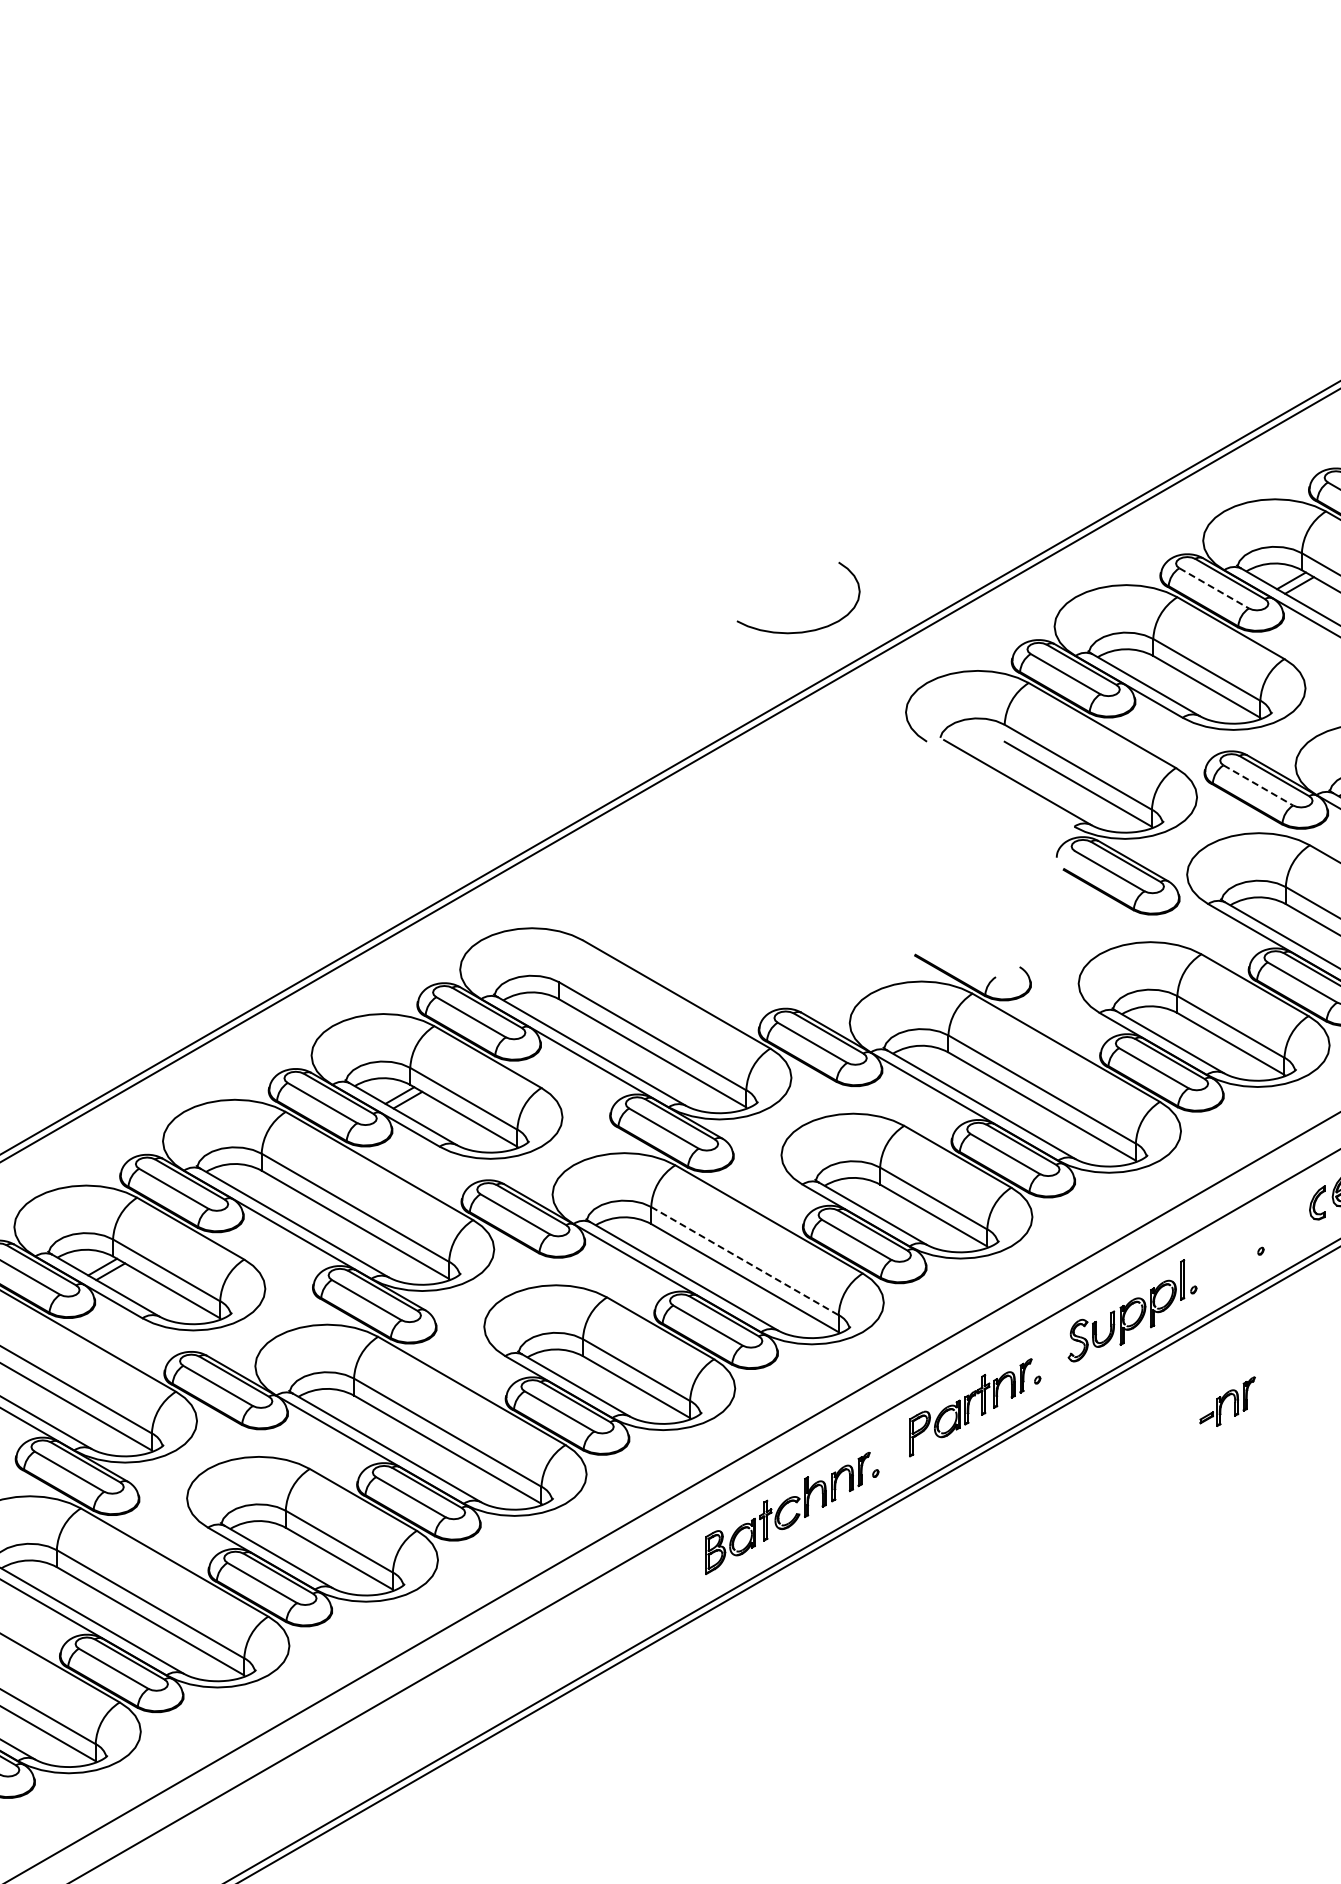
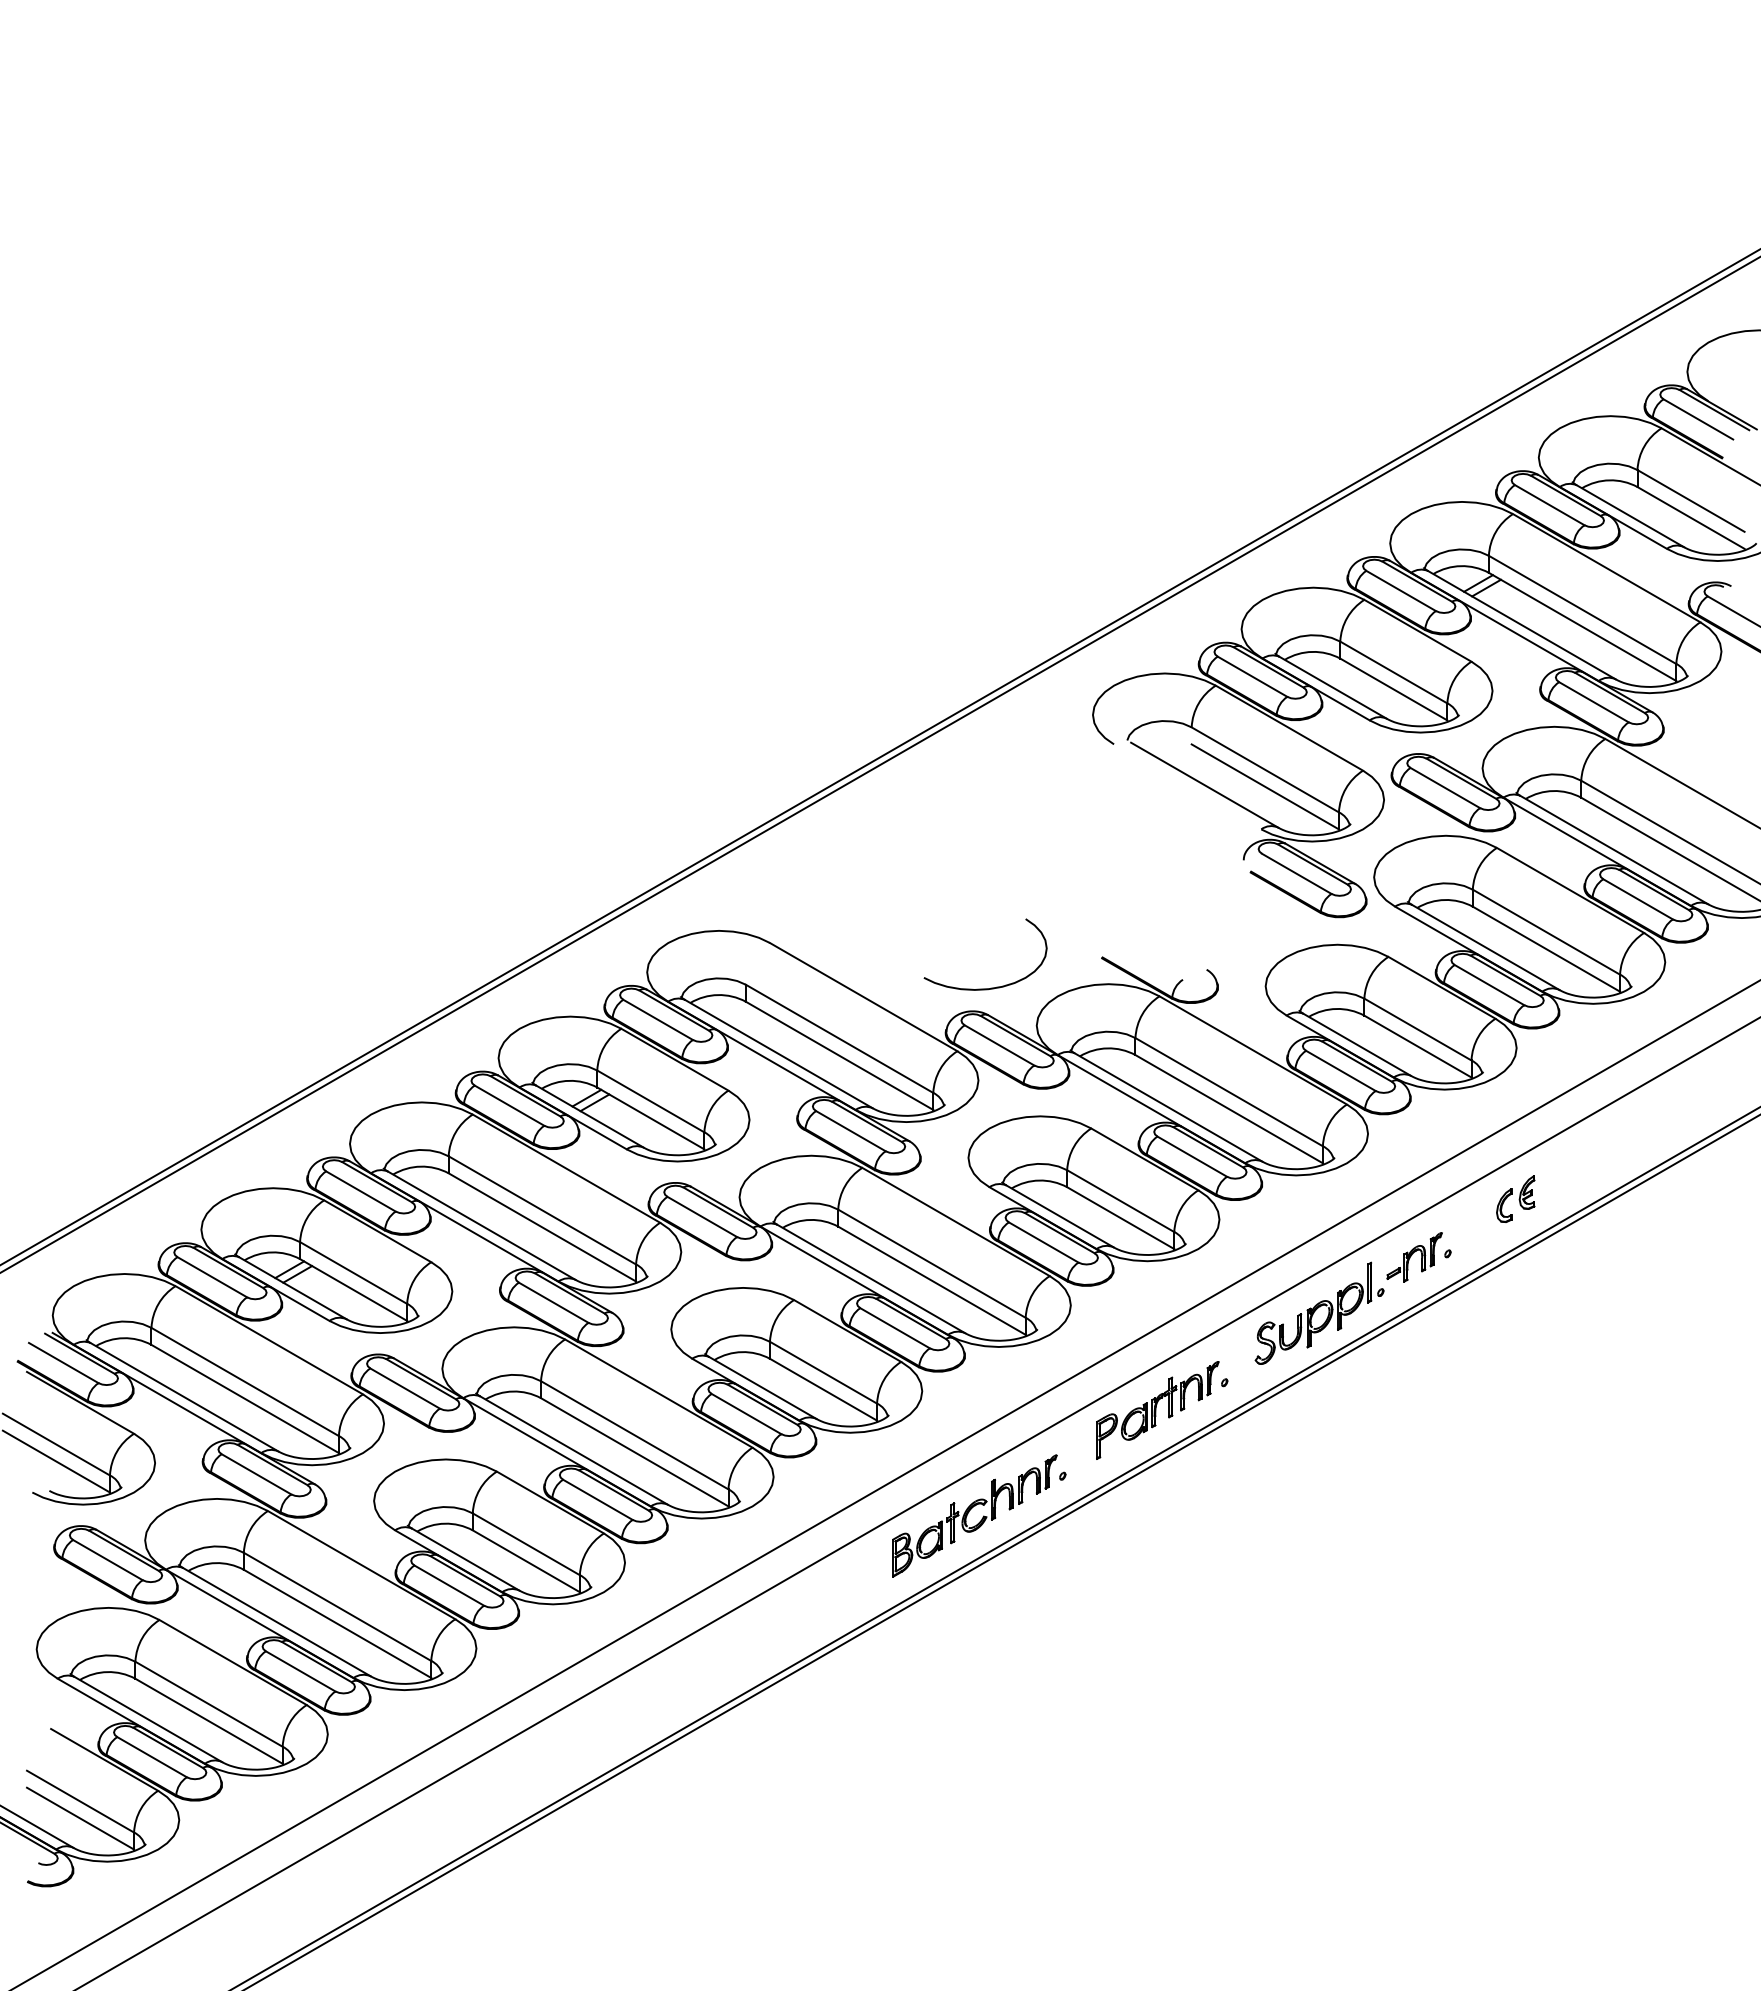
line: (1214, 588) -> (1401, 591), dashed -> solid
curve: (804, 630) -> (991, 987), moved
line: (1258, 785) -> (1445, 788), dashed -> solid
line: (745, 1260) -> (932, 1263), dashed -> solid
part: (1227, 1401) -> (1414, 1257), moved

